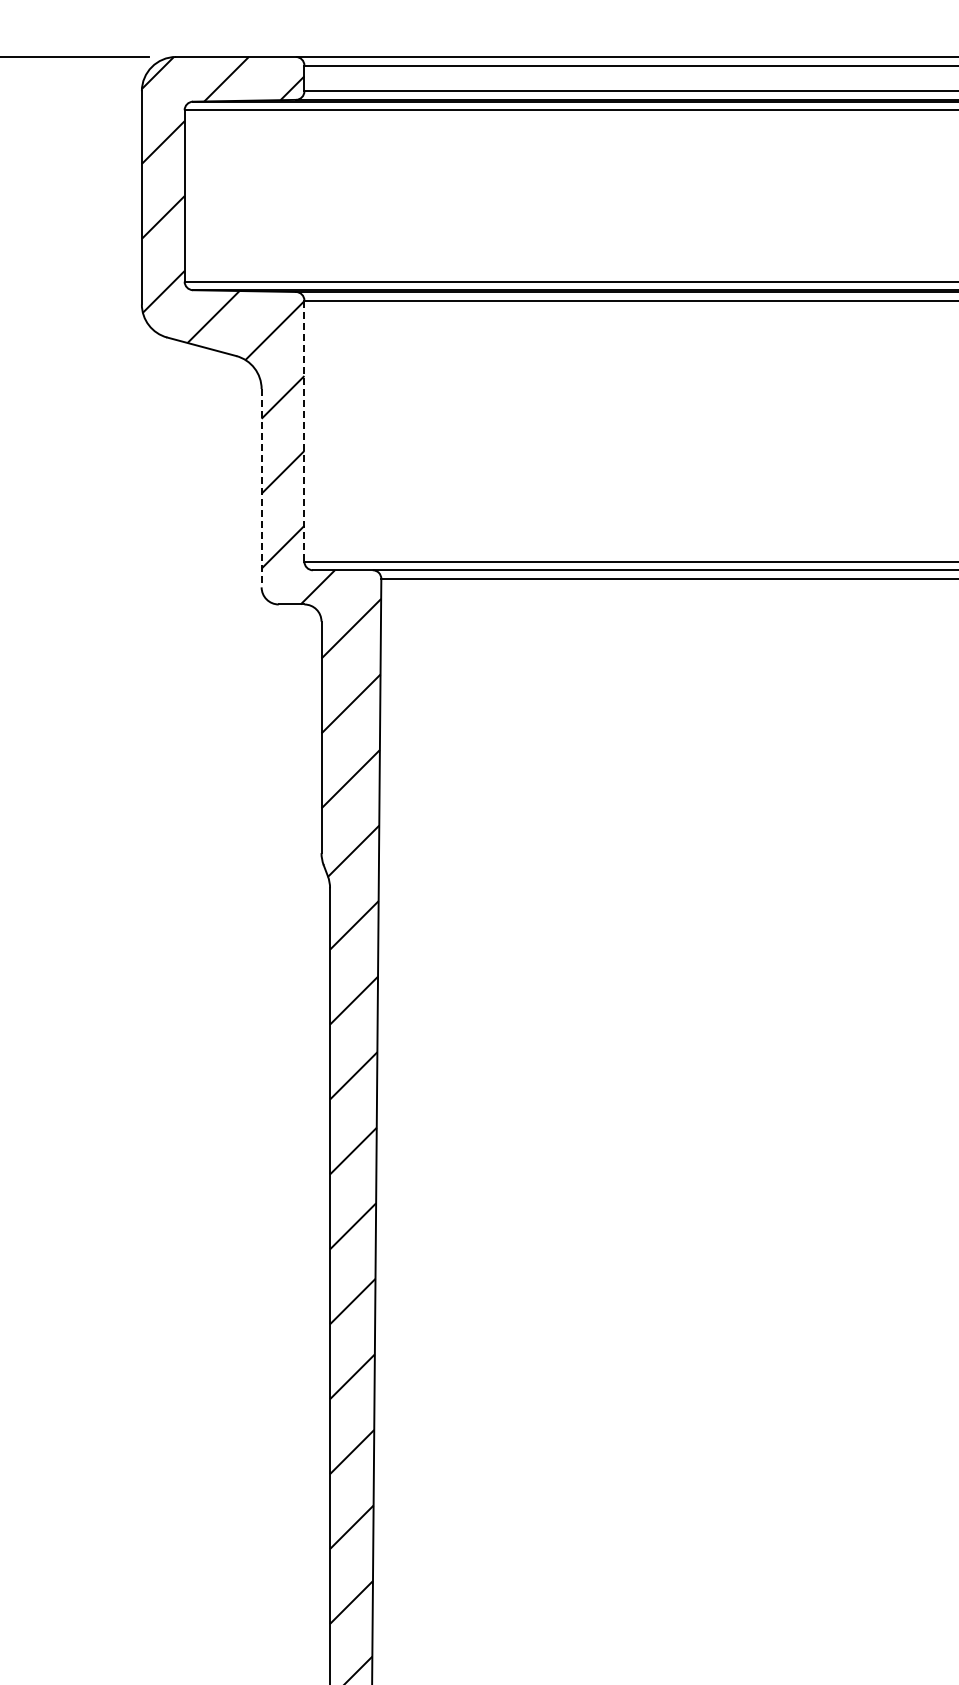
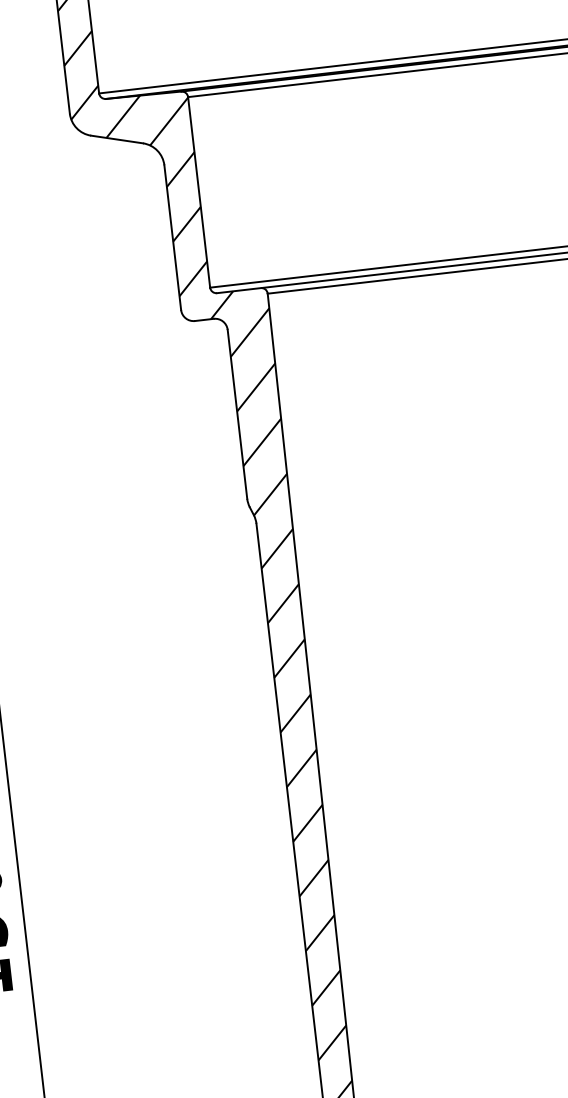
line: (304, 431) -> (199, 192), dashed -> solid
line: (261, 488) -> (172, 237), dashed -> solid

